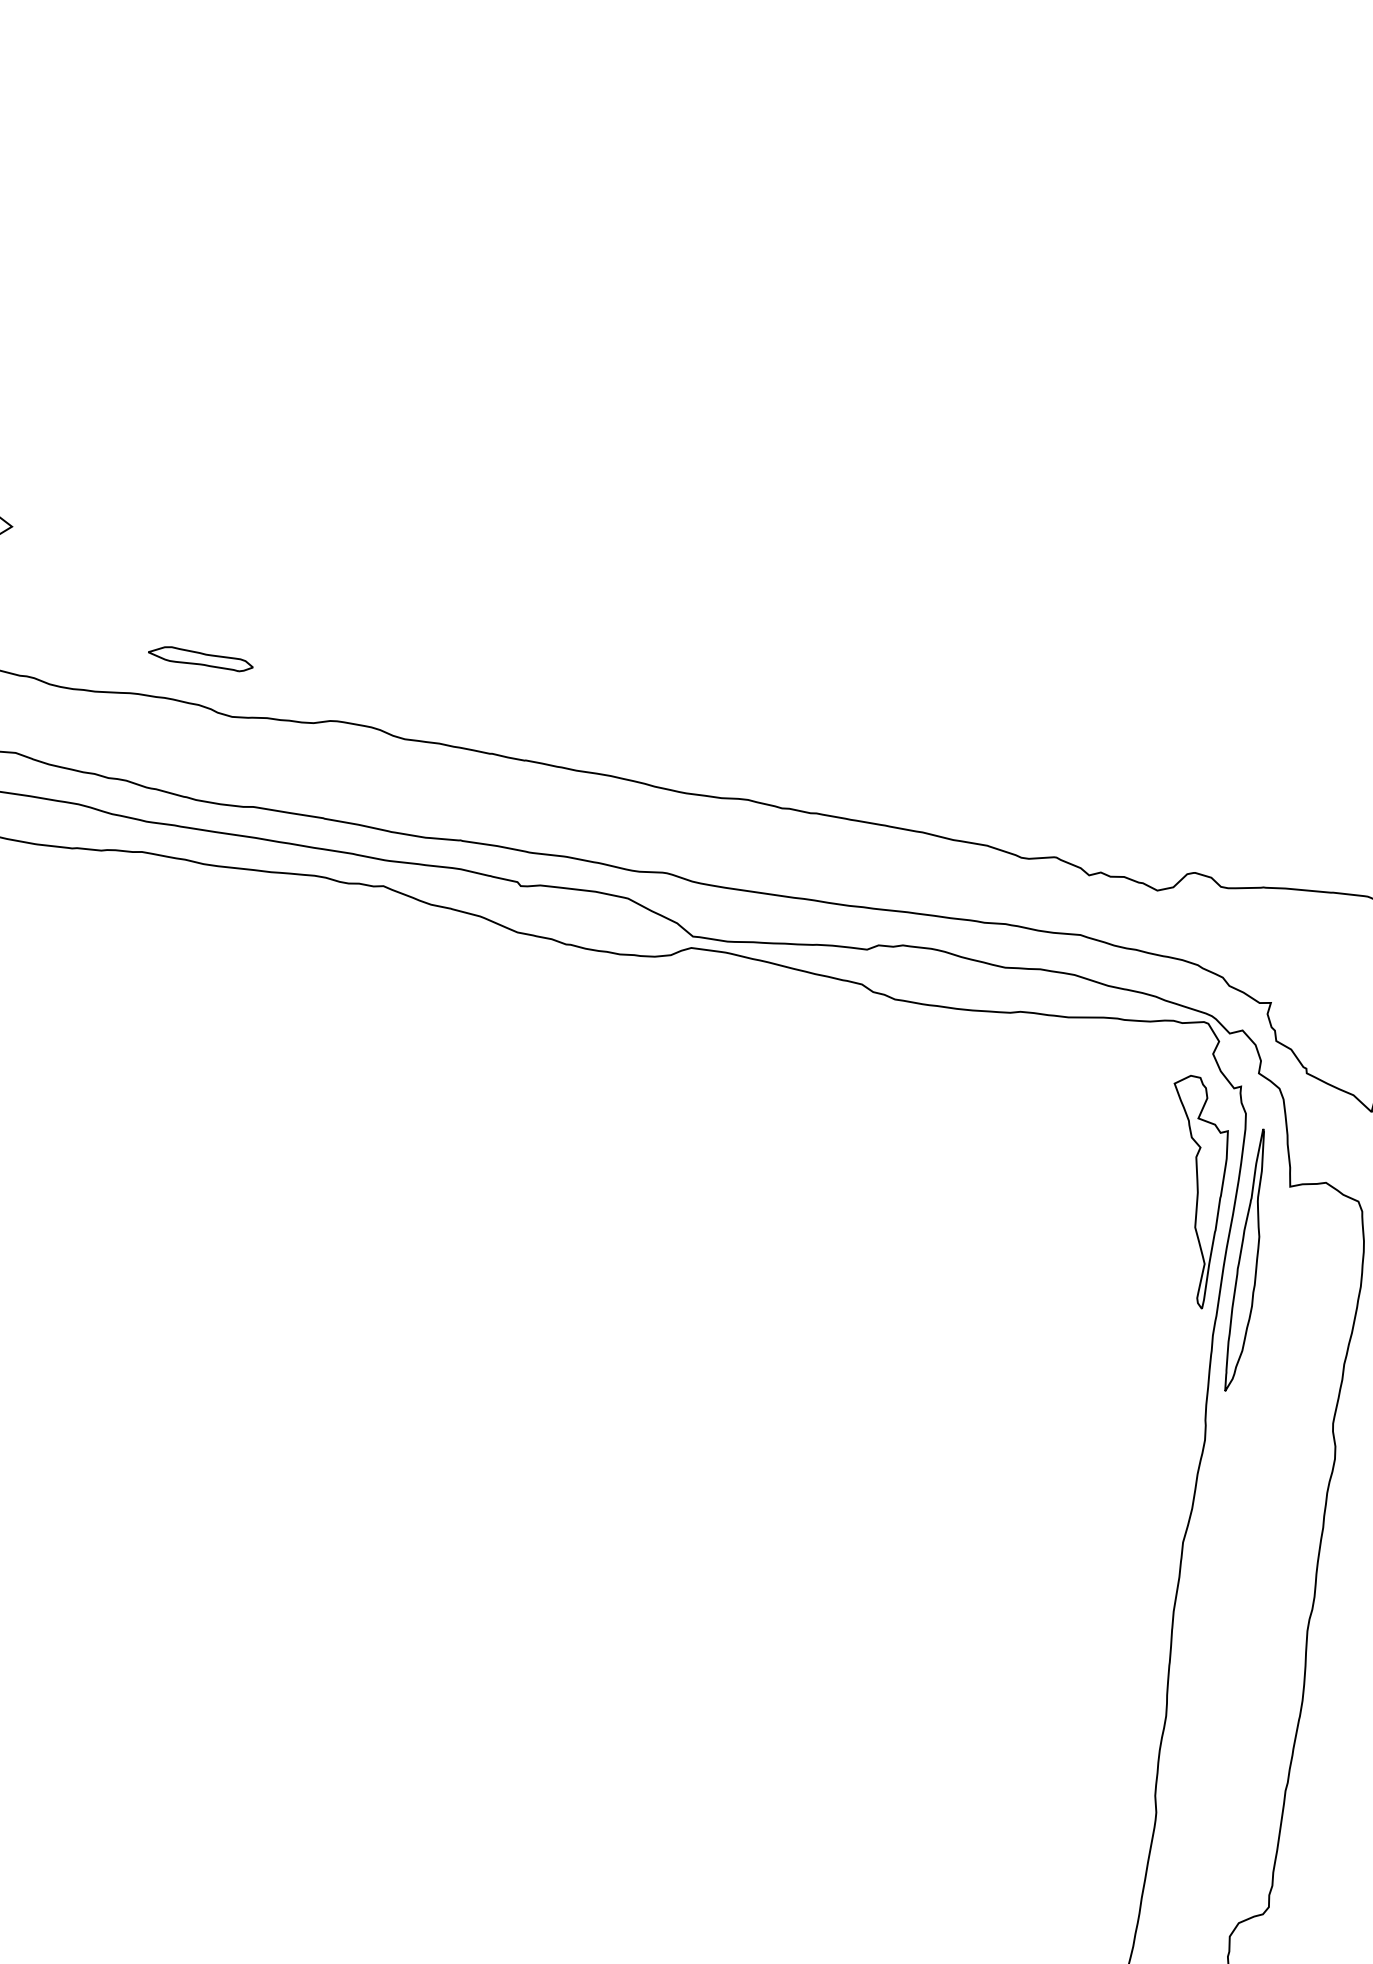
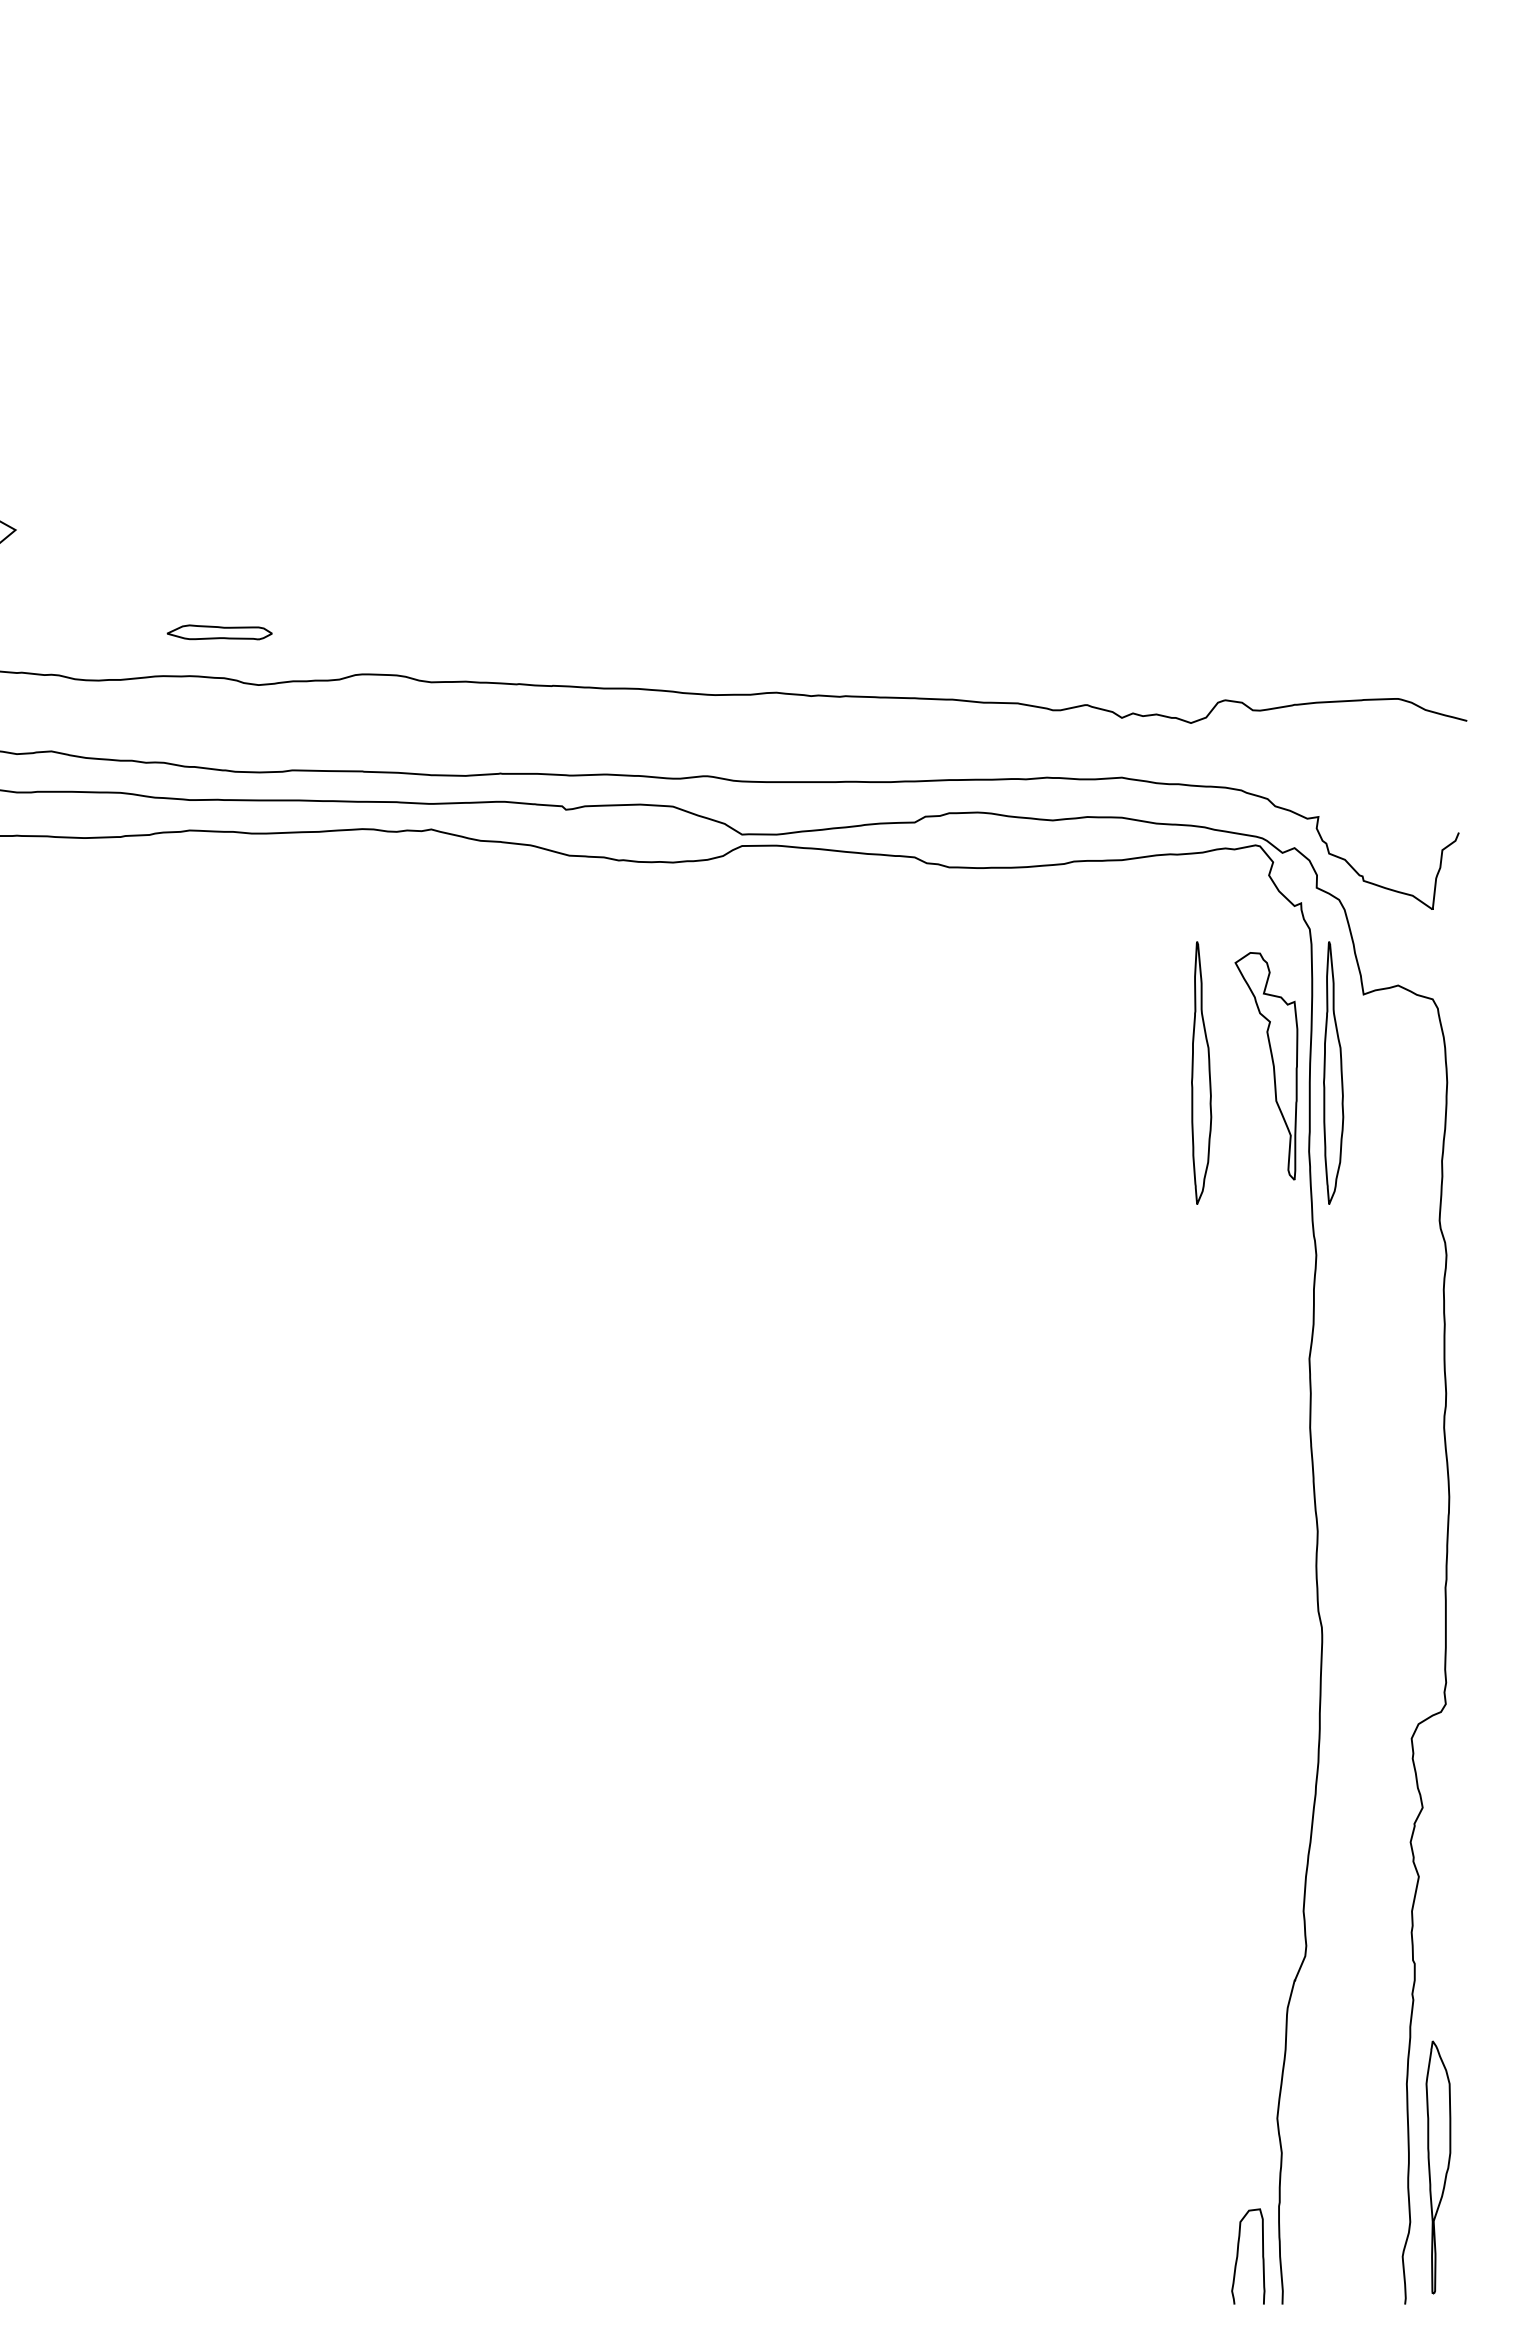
part: (1196, 1191) -> (1272, 1065), moved
part: (1116, 1240) -> (1201, 1072), added

